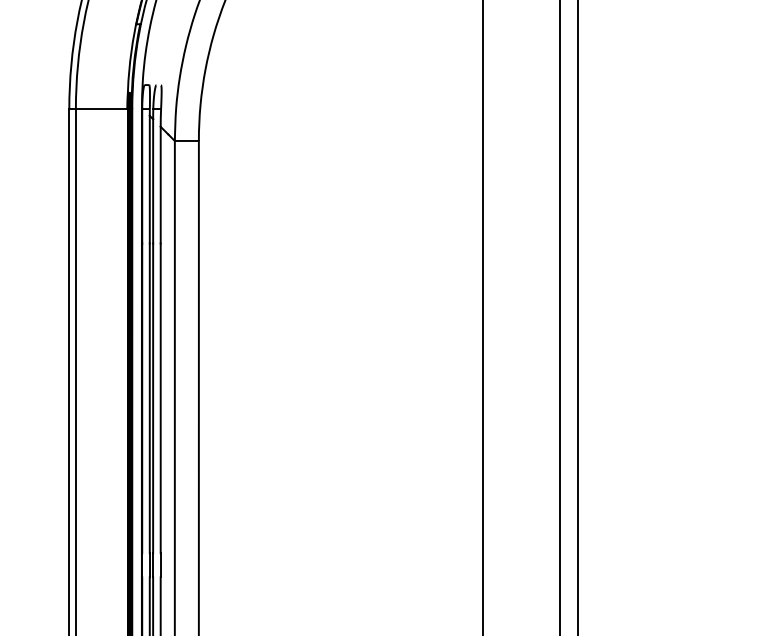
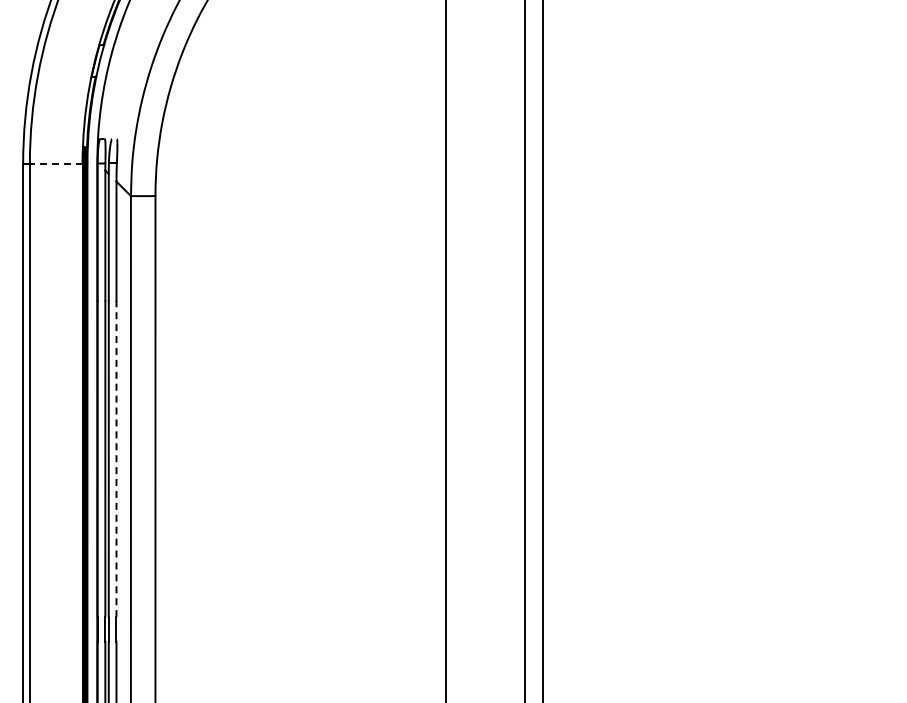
line: (100, 109) -> (55, 163), solid -> dashed
line: (160, 397) -> (116, 458), solid -> dashed

